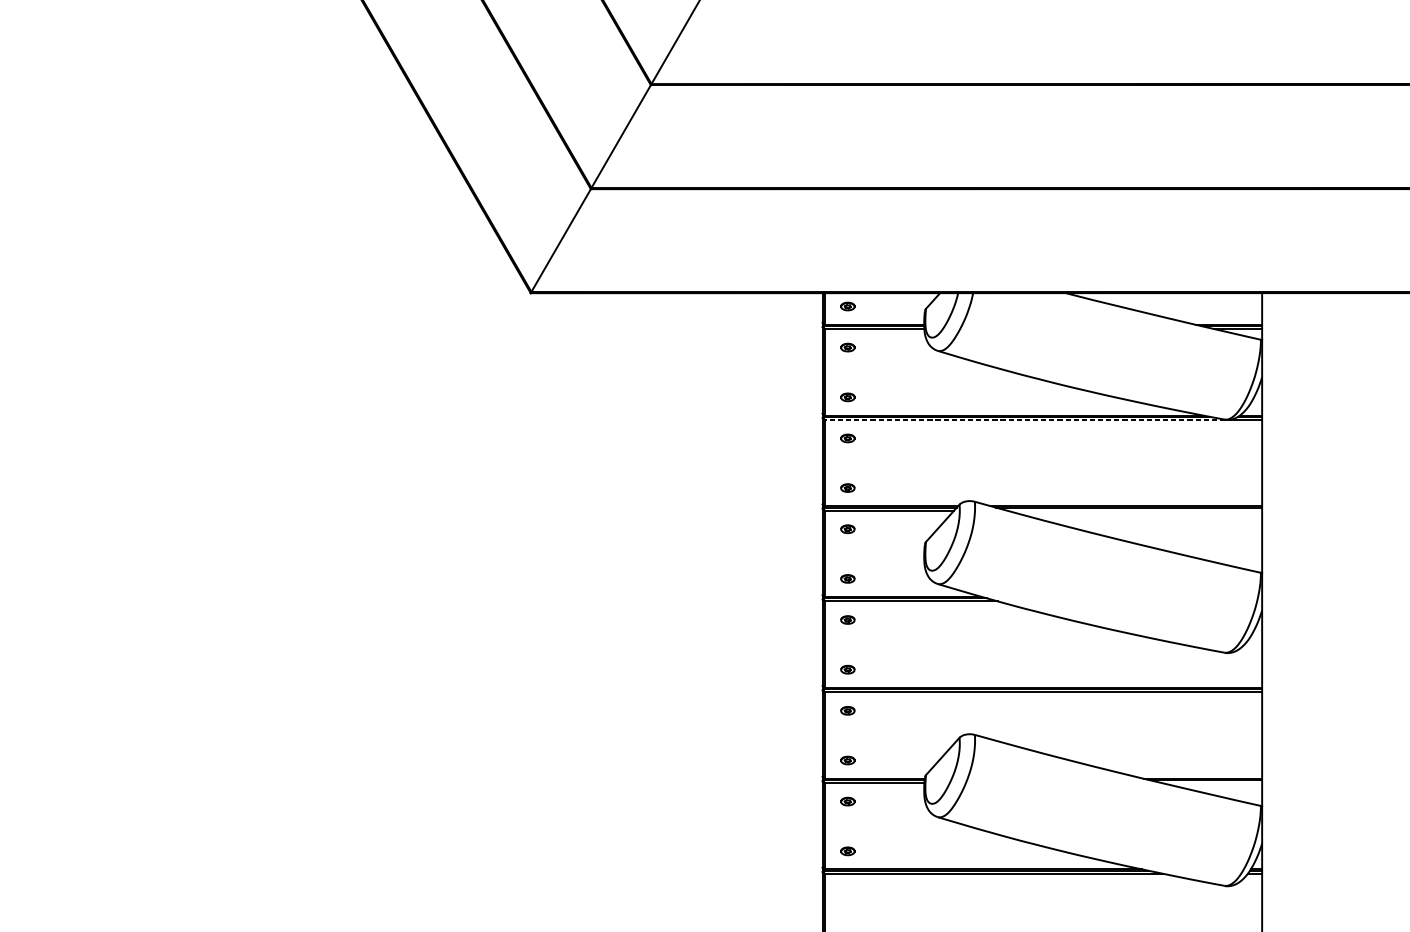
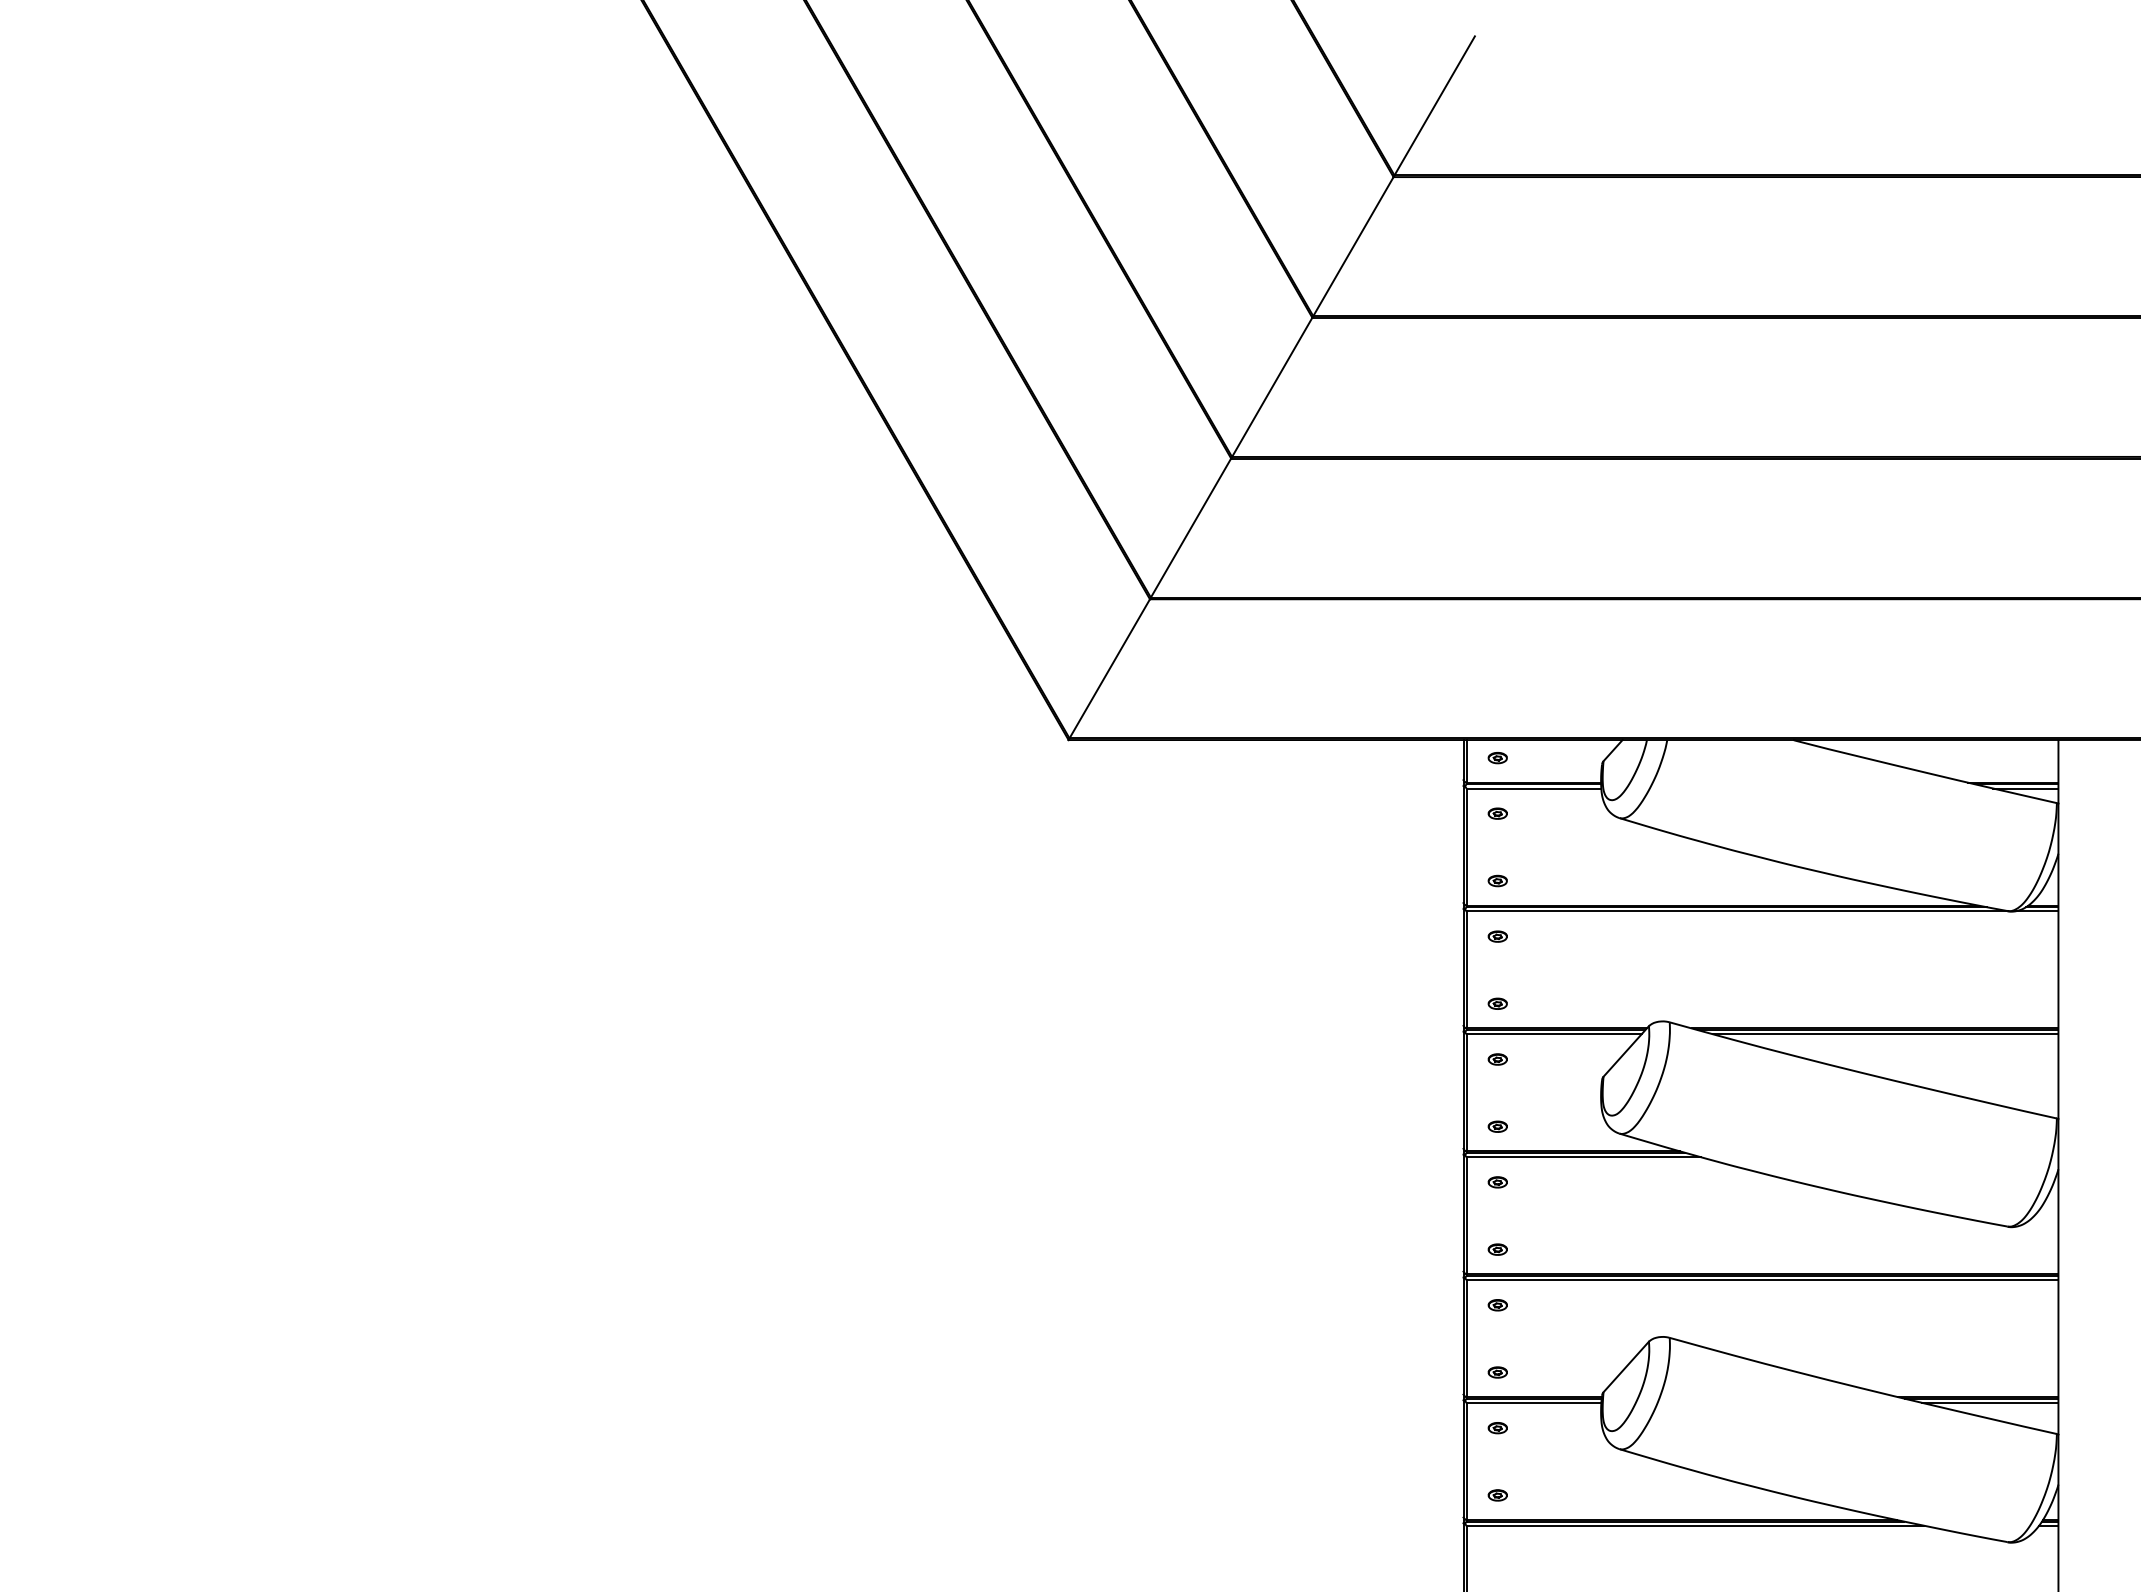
line: (1024, 419) -> (1737, 911), dashed -> solid
line: (1134, 510) -> (1885, 1034), added
line: (1211, 782) -> (1990, 1402), added

